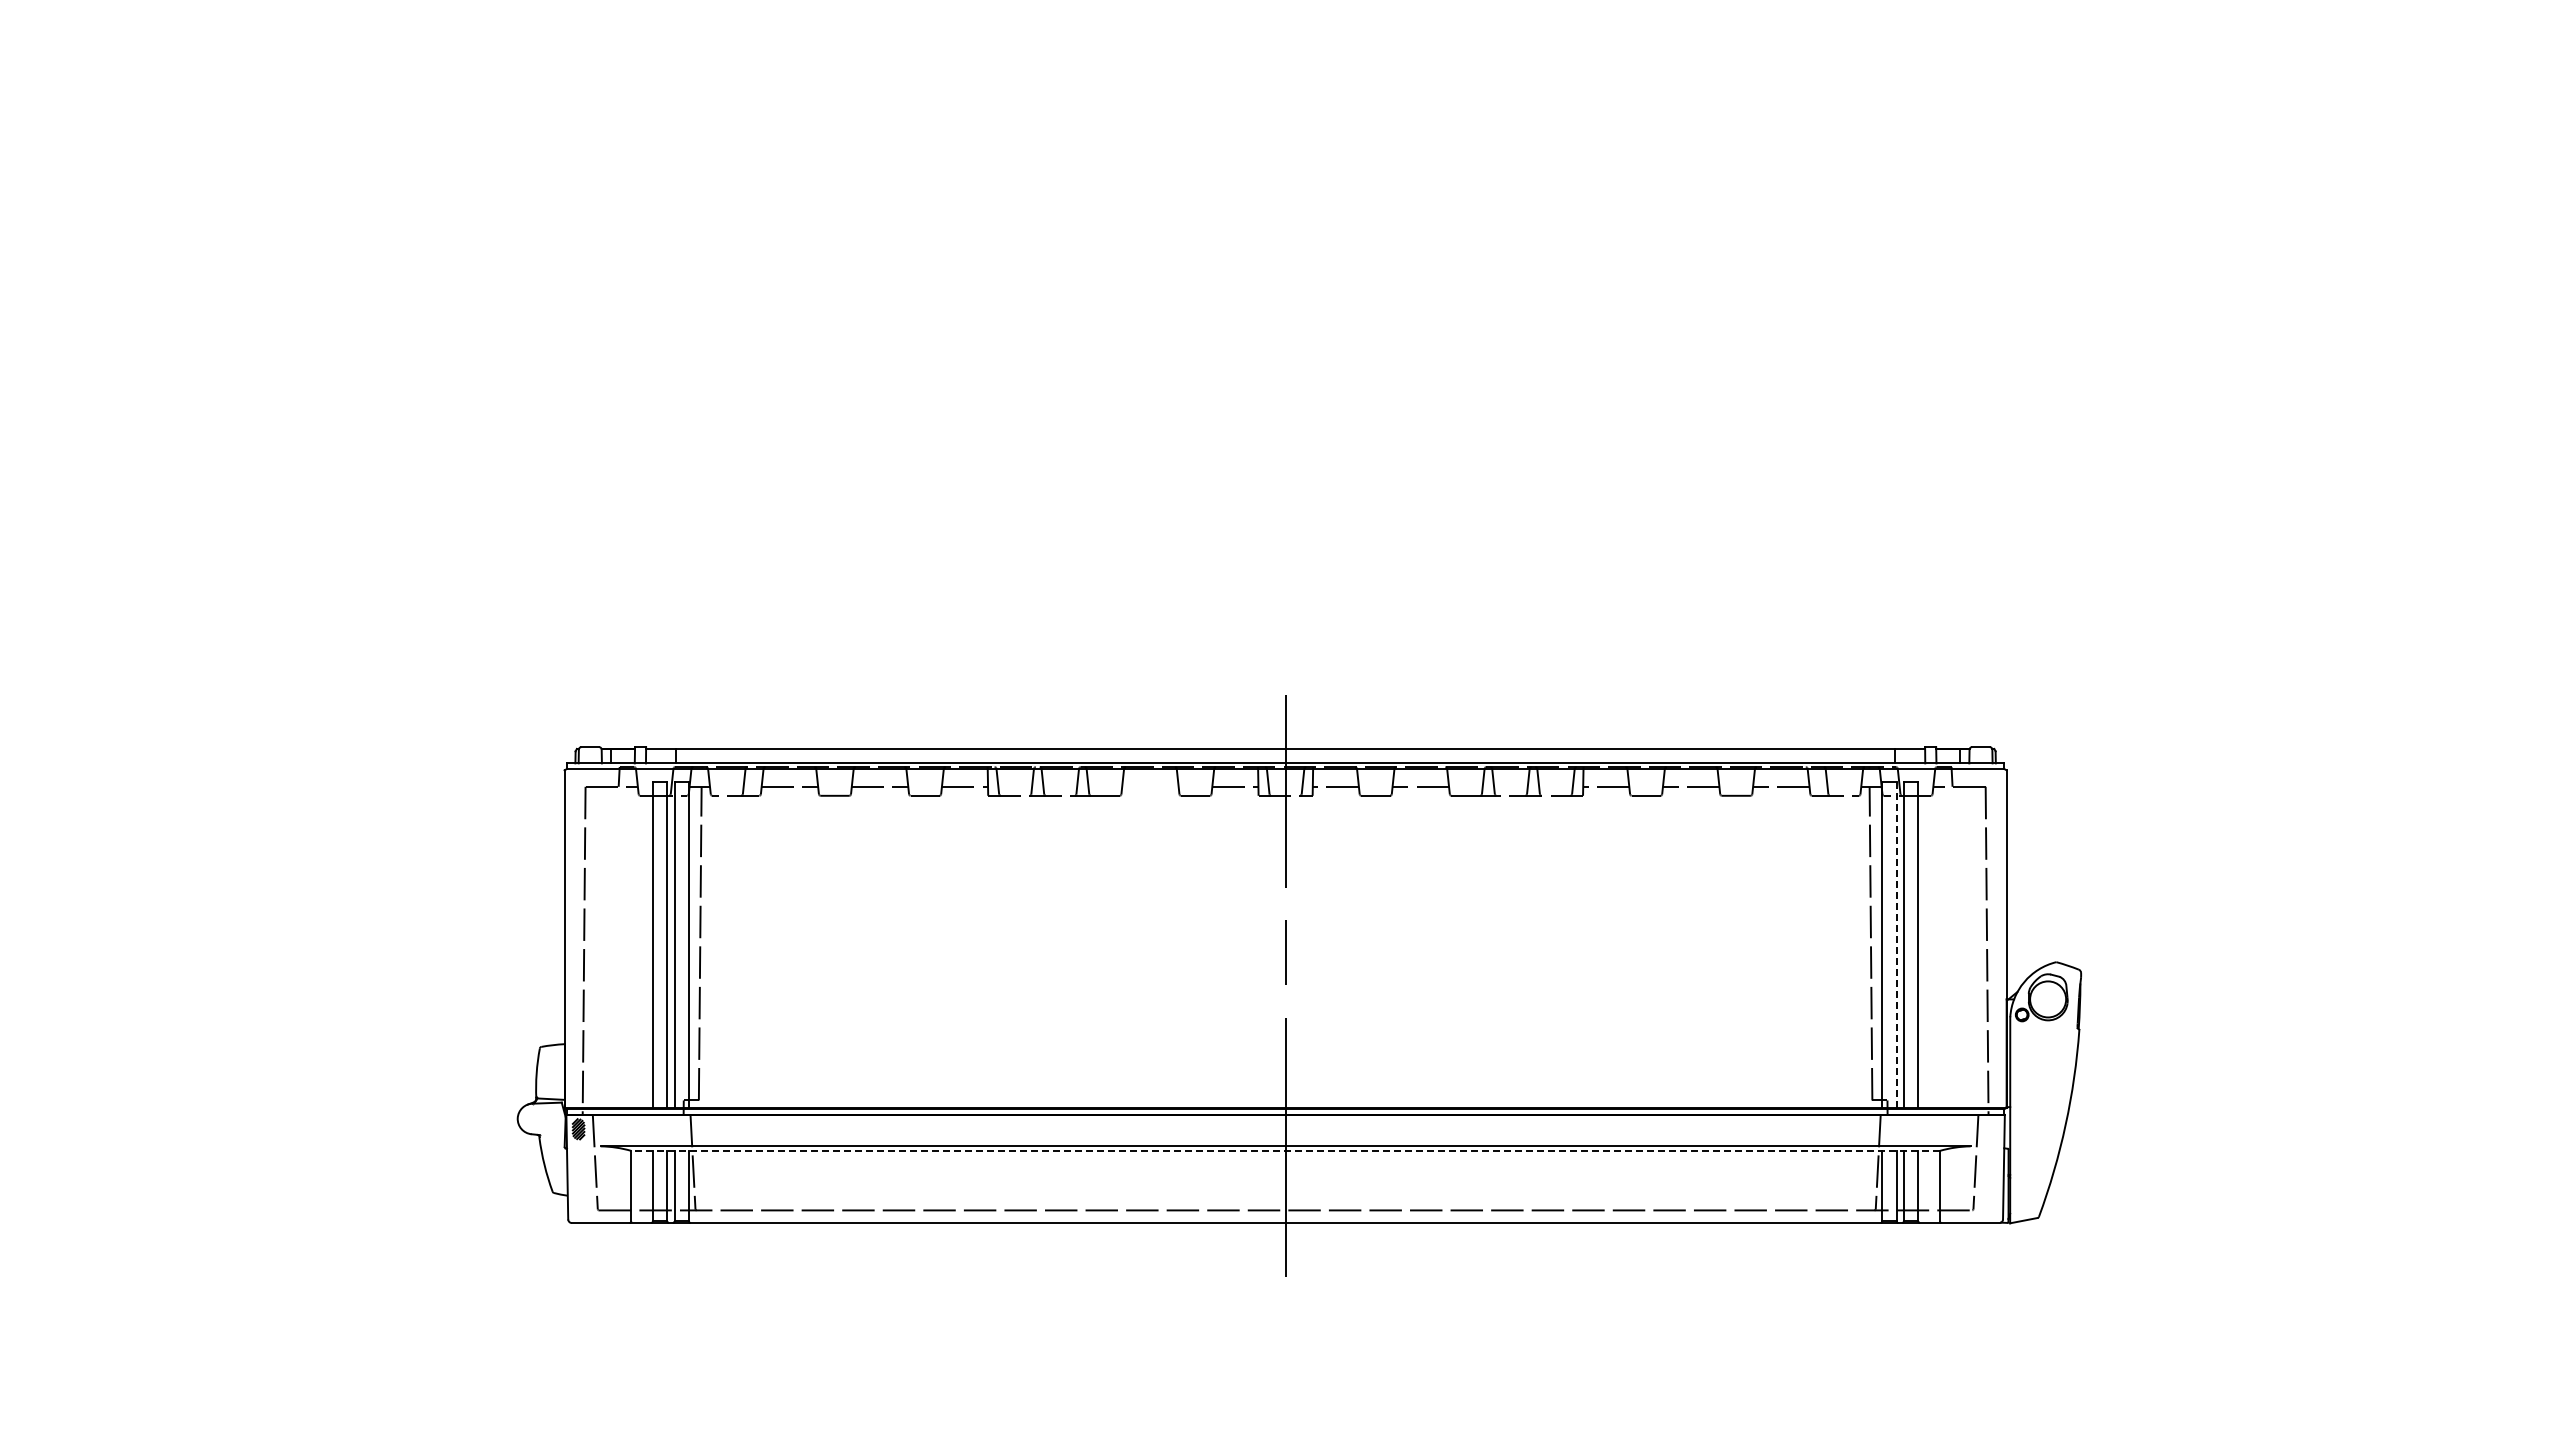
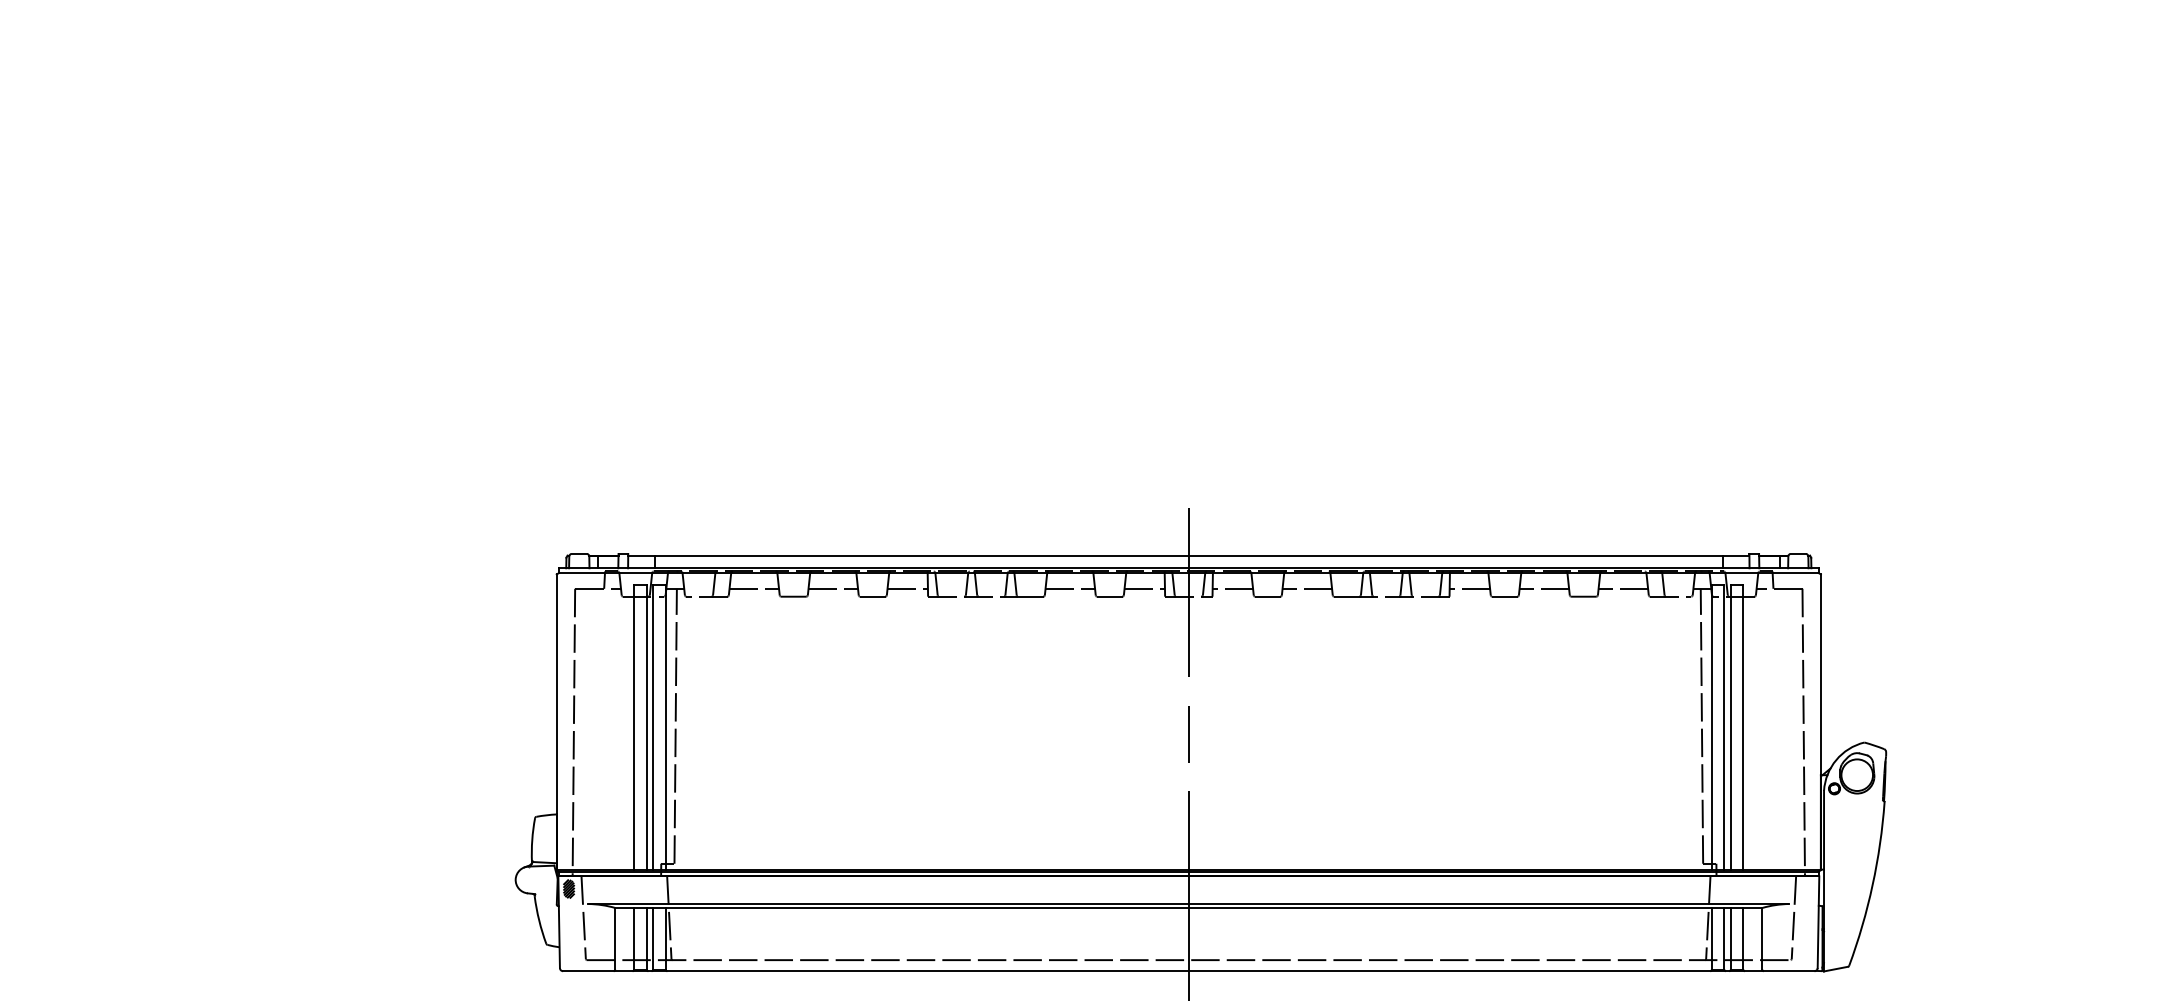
line: (1150, 786) -> (1070, 588), added
line: (1896, 944) -> (1724, 727), dashed -> solid
line: (1285, 1150) -> (1188, 907), dashed -> solid

